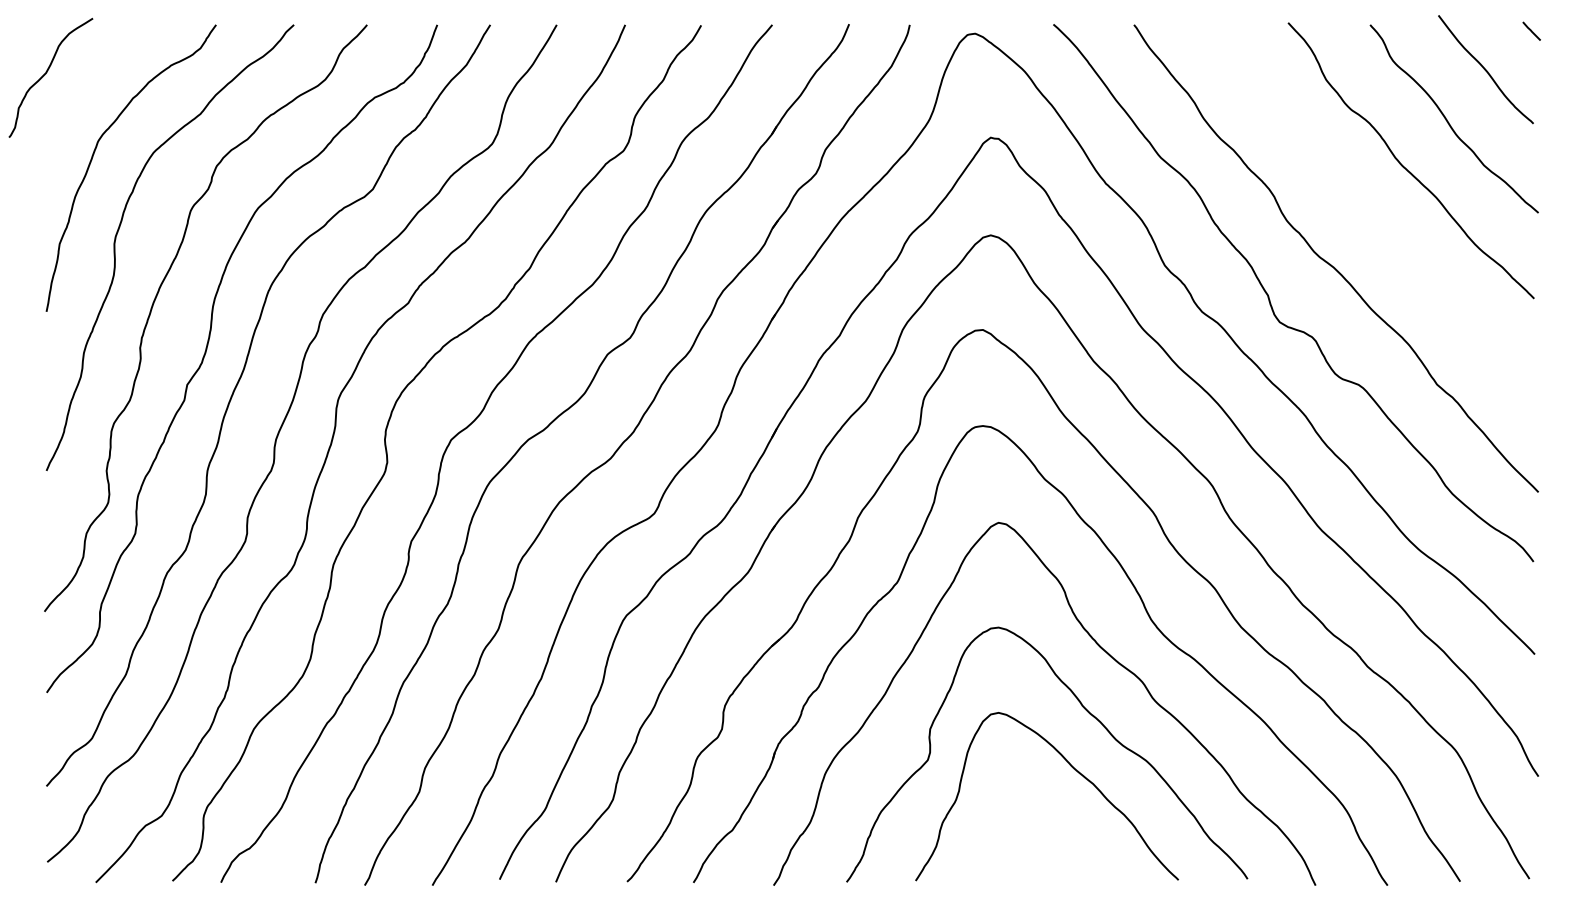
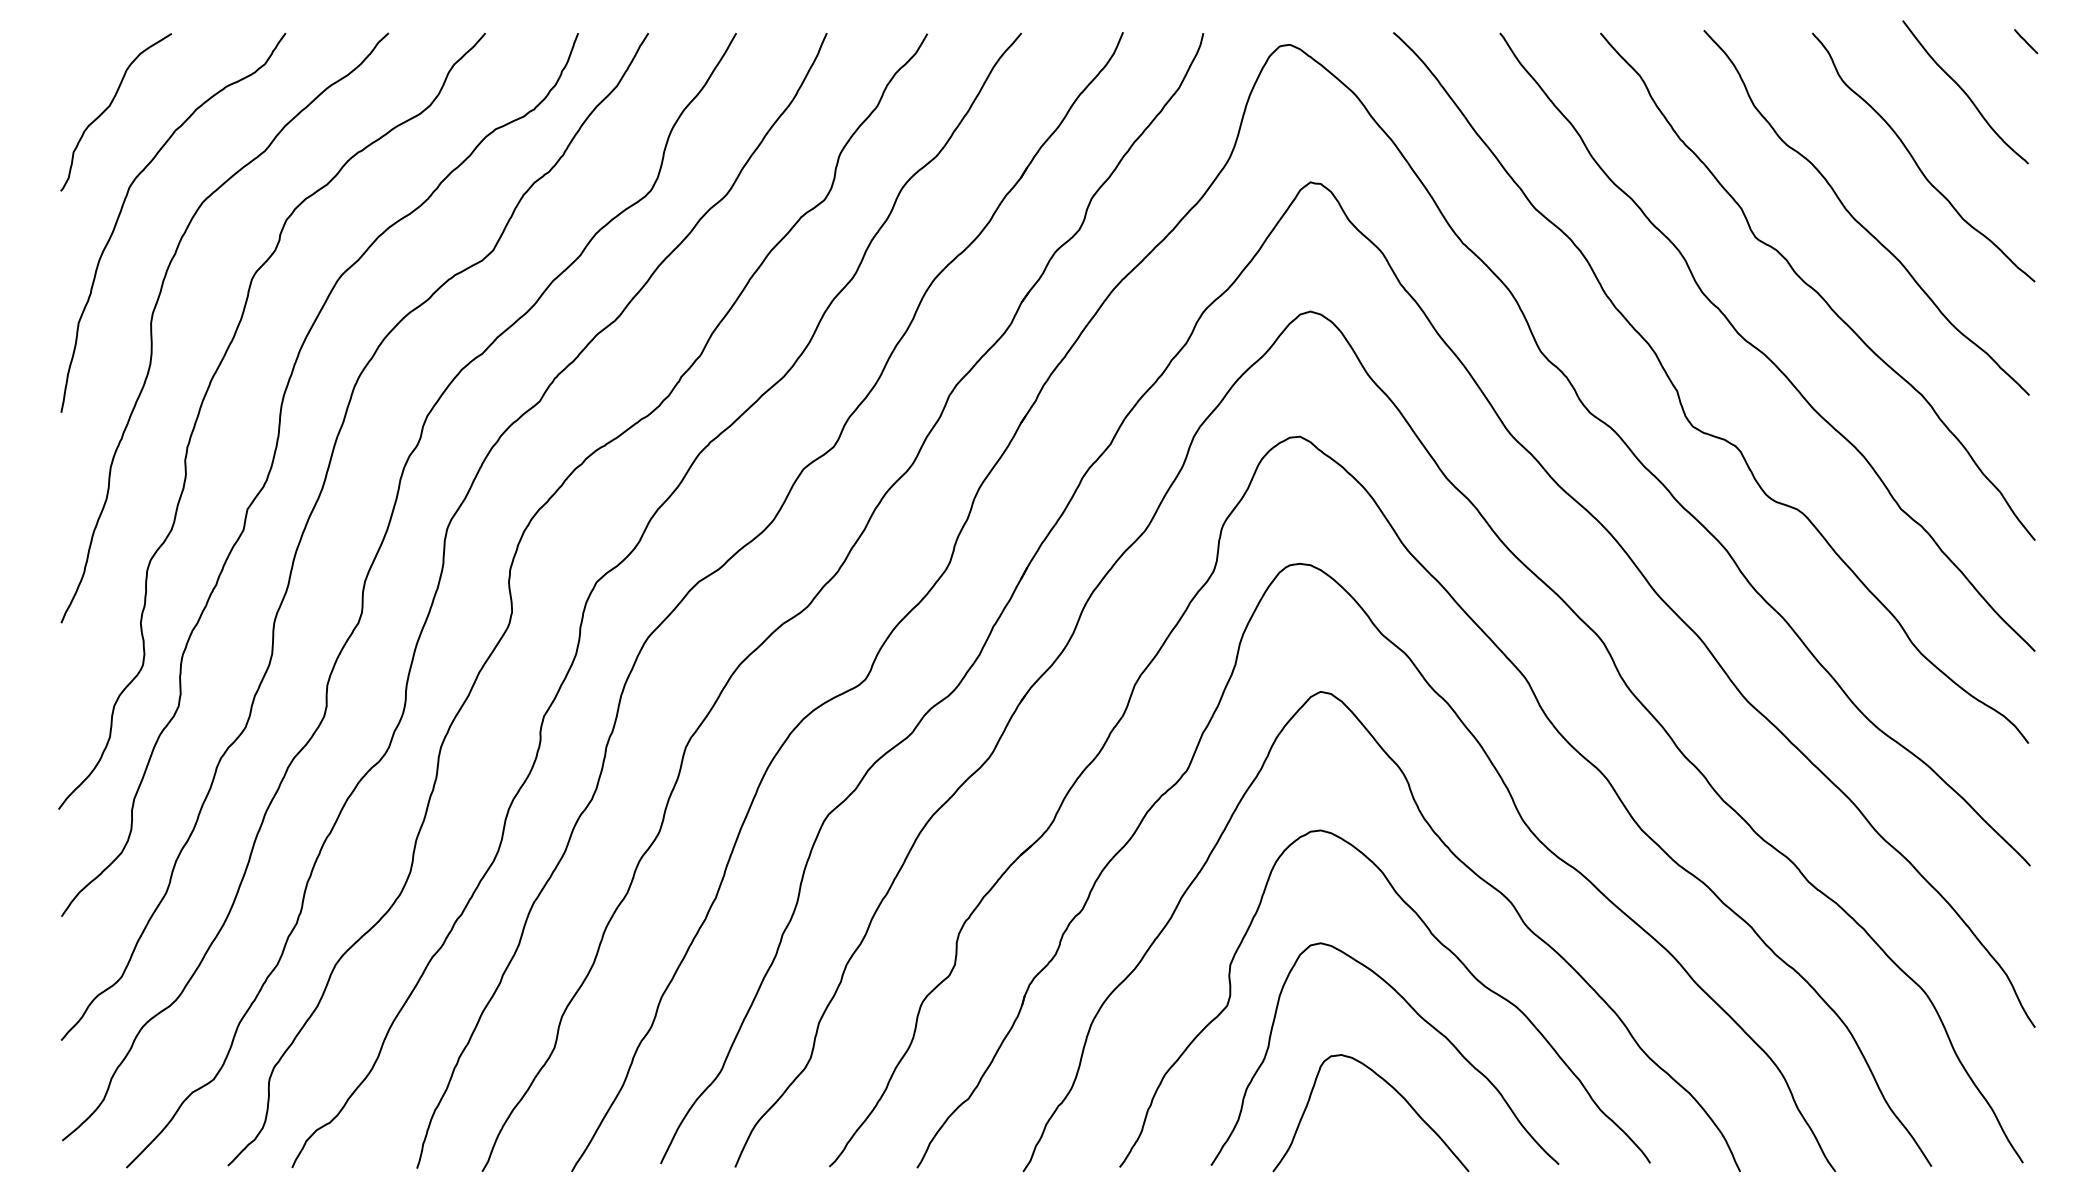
curve: (46, 73) -> (110, 106), moved
curve: (1371, 217) -> (1814, 288), added
curve: (1053, 823) -> (1393, 1089), added

